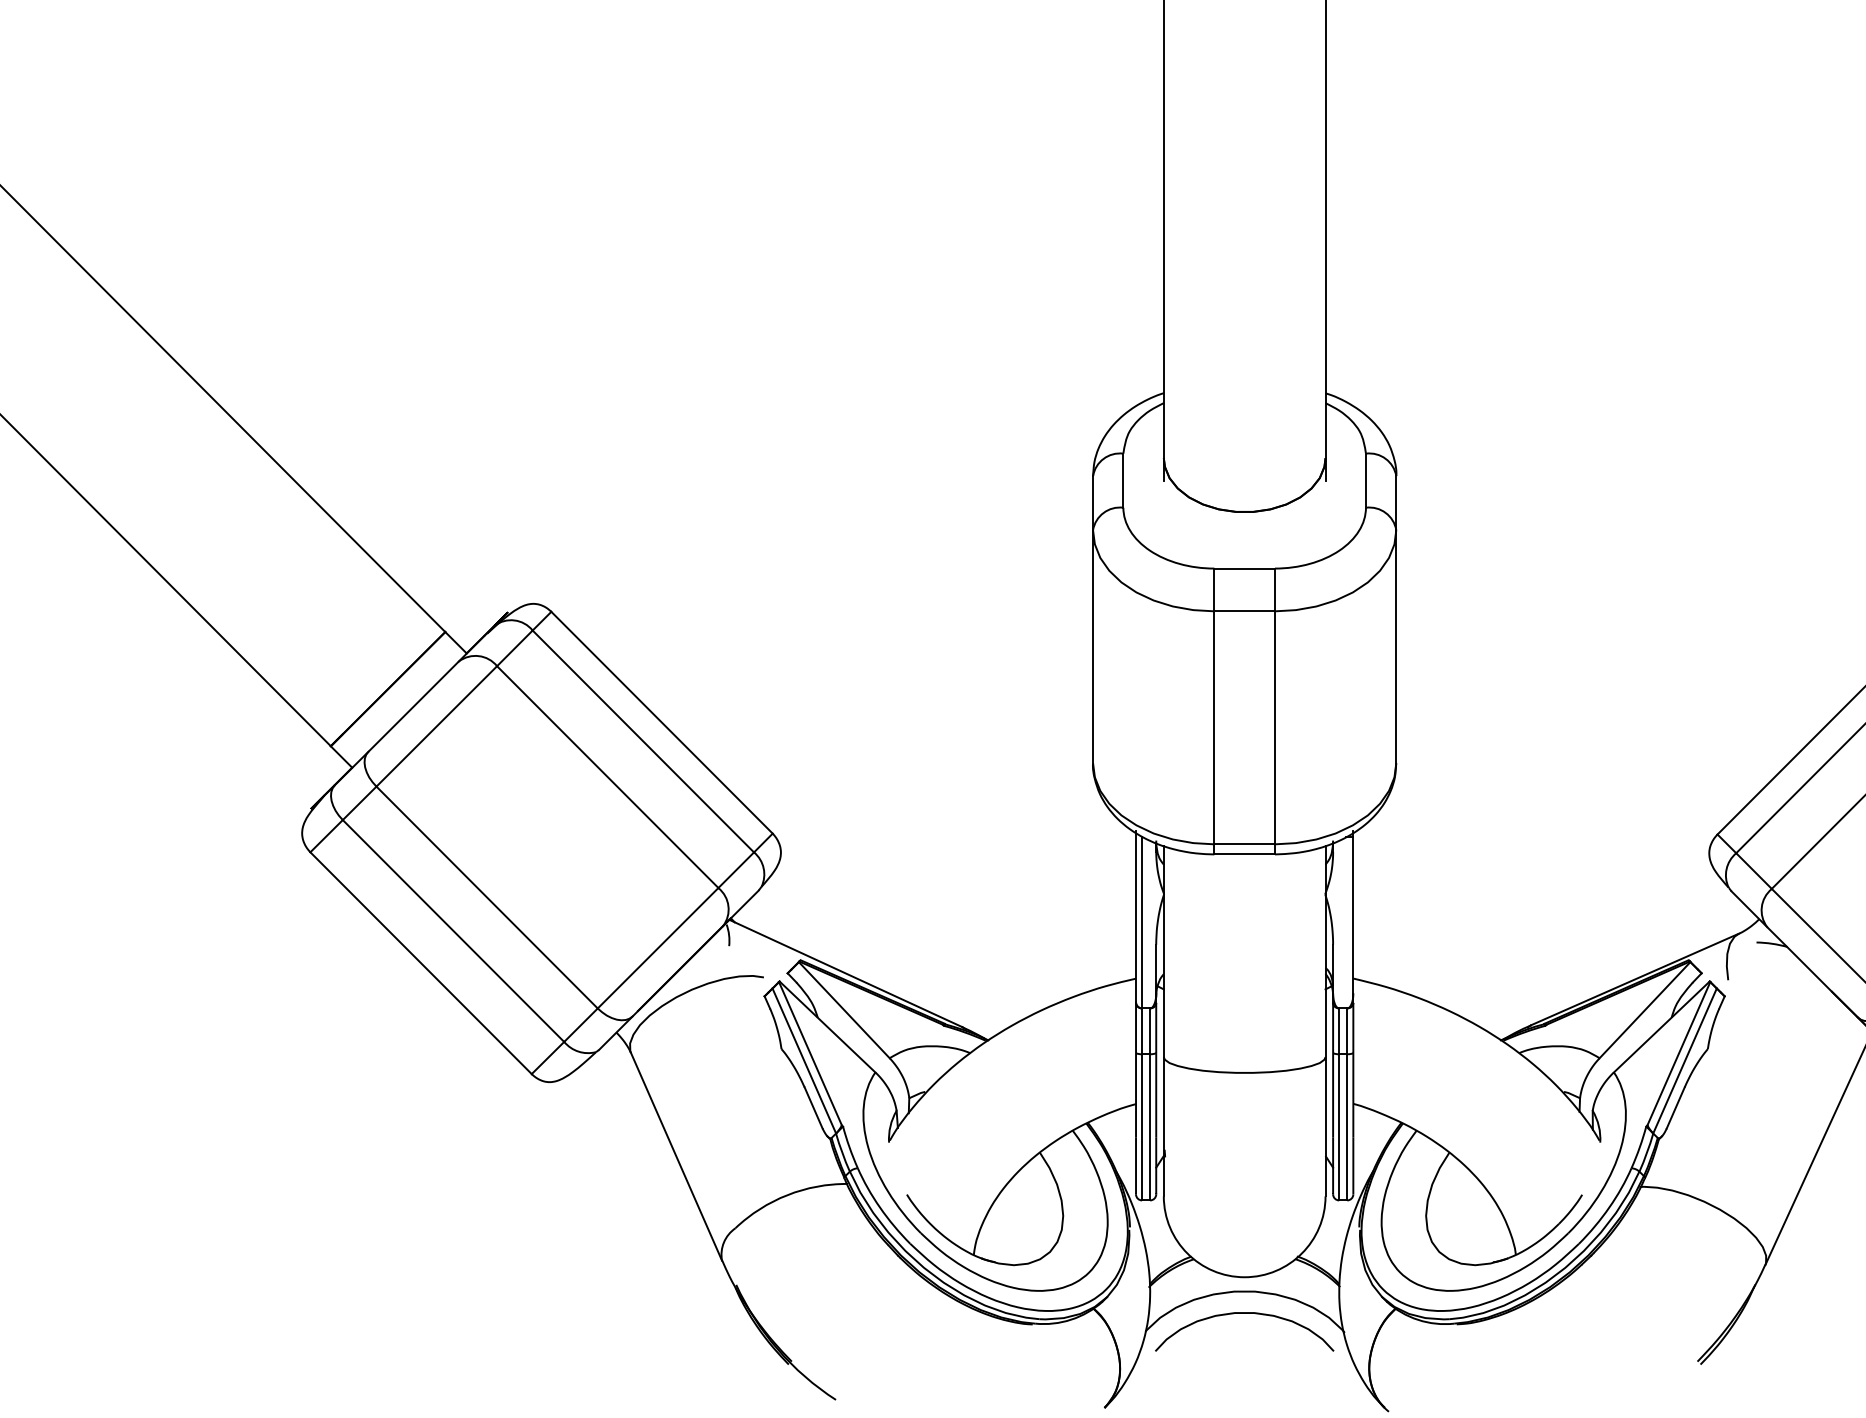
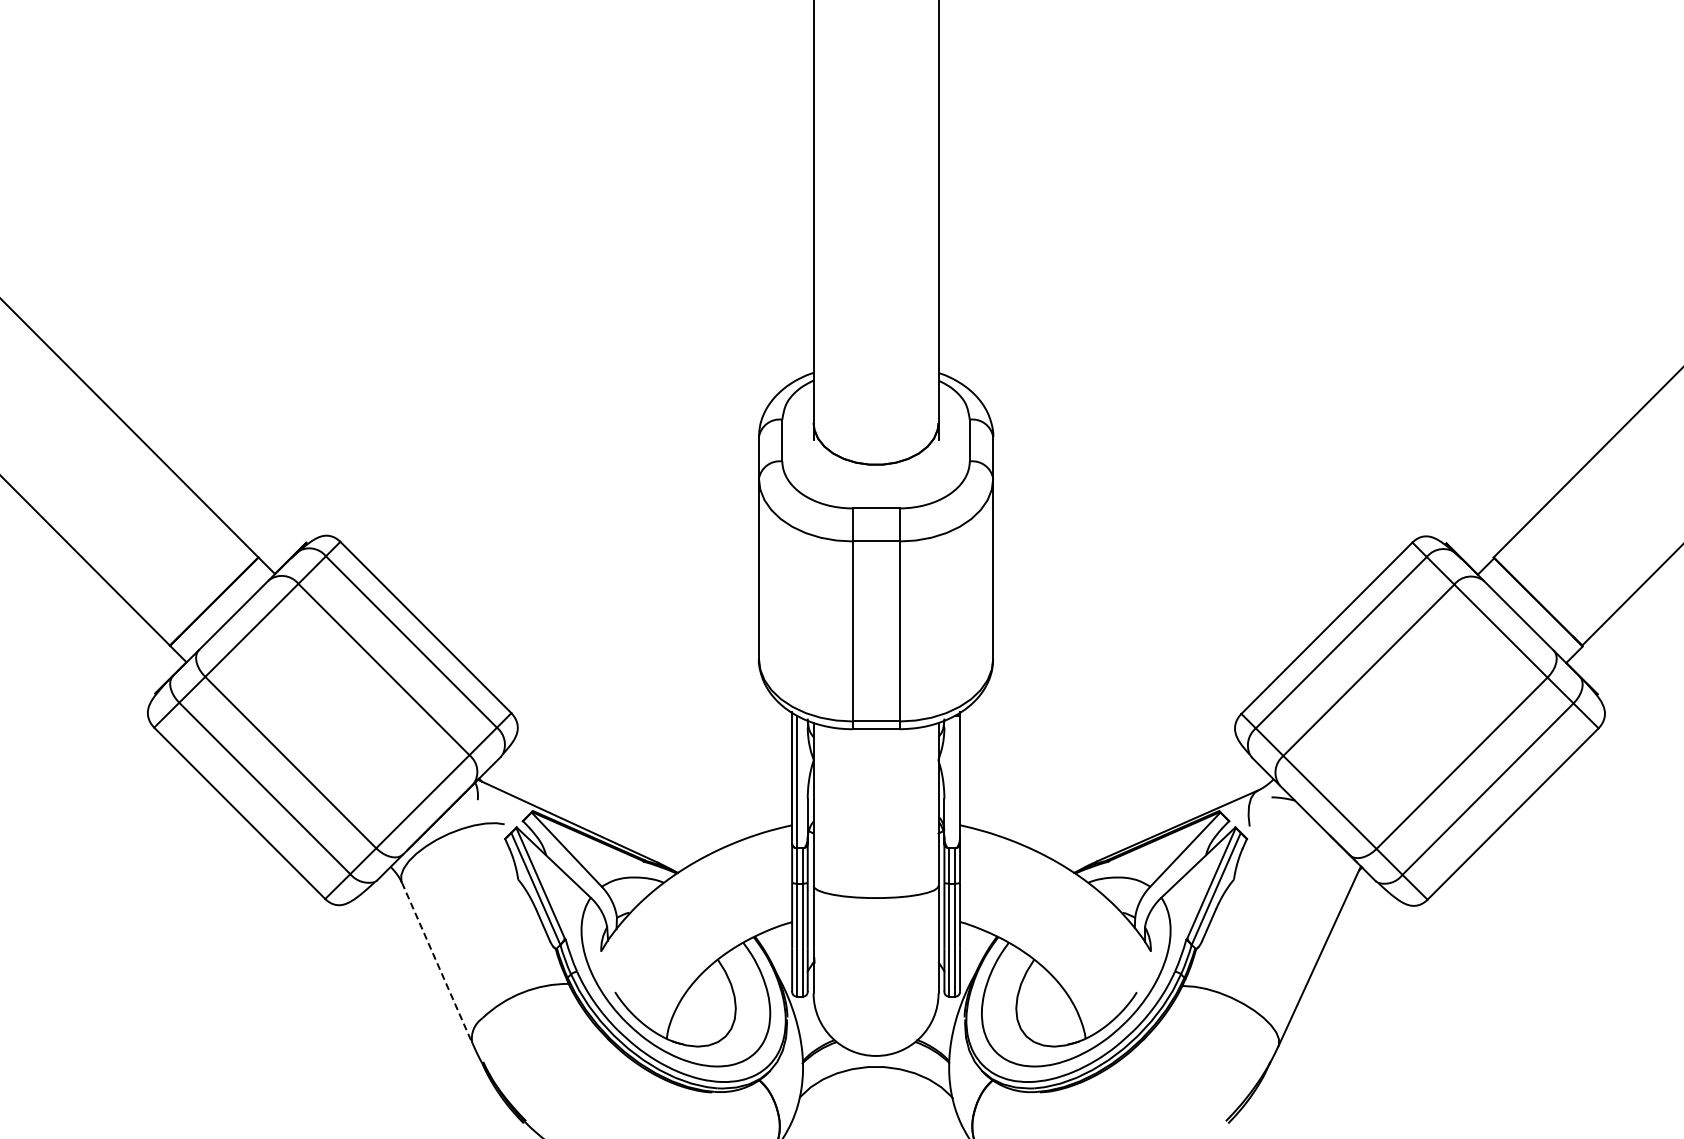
line: (677, 1156) -> (437, 962), solid -> dashed
curve: (1243, 1314) -> (875, 1084), removed

